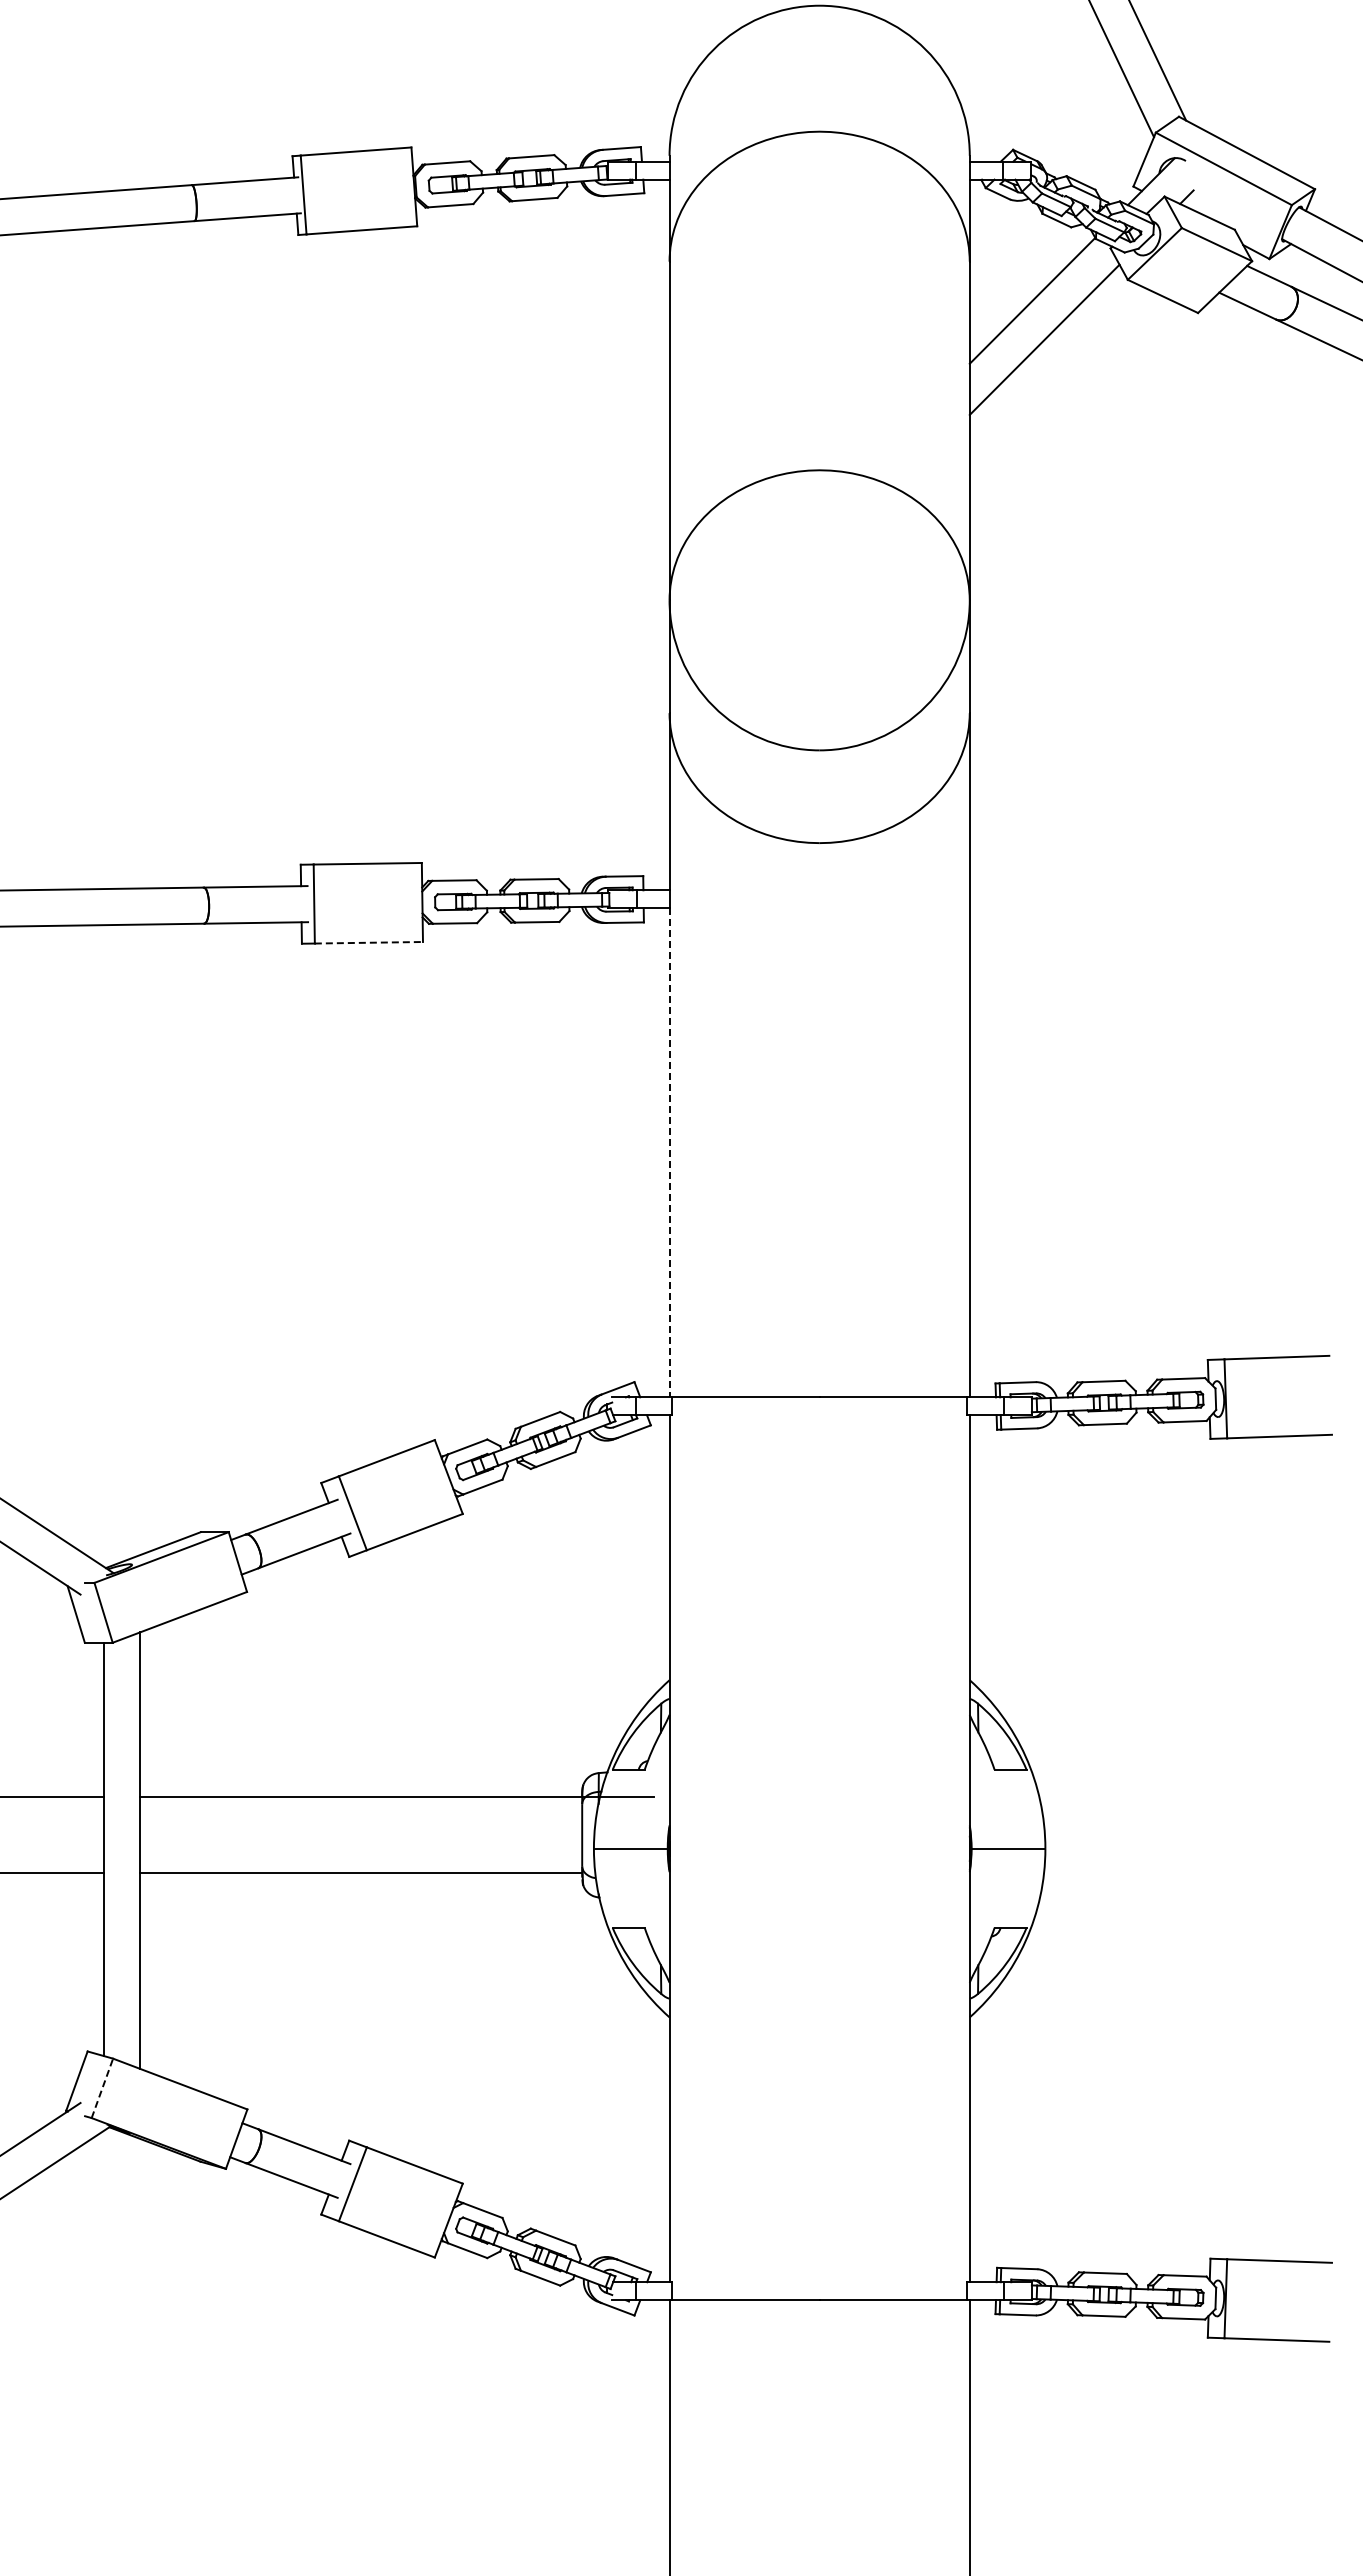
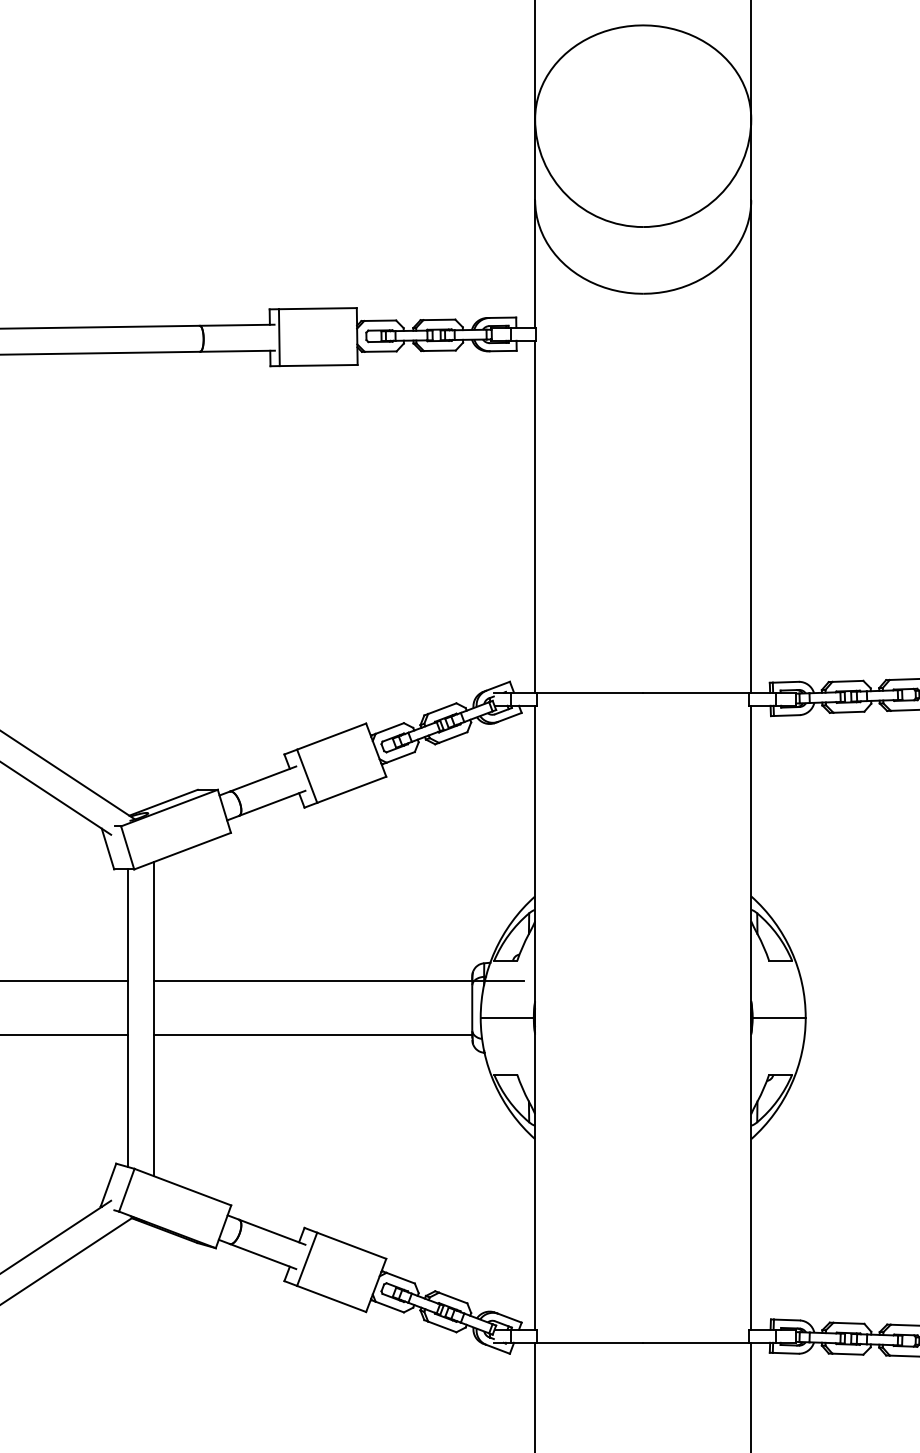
line: (369, 942) -> (319, 365), dashed -> solid
line: (669, 1153) -> (535, 517), dashed -> solid
line: (102, 2088) -> (126, 1190), dashed -> solid

